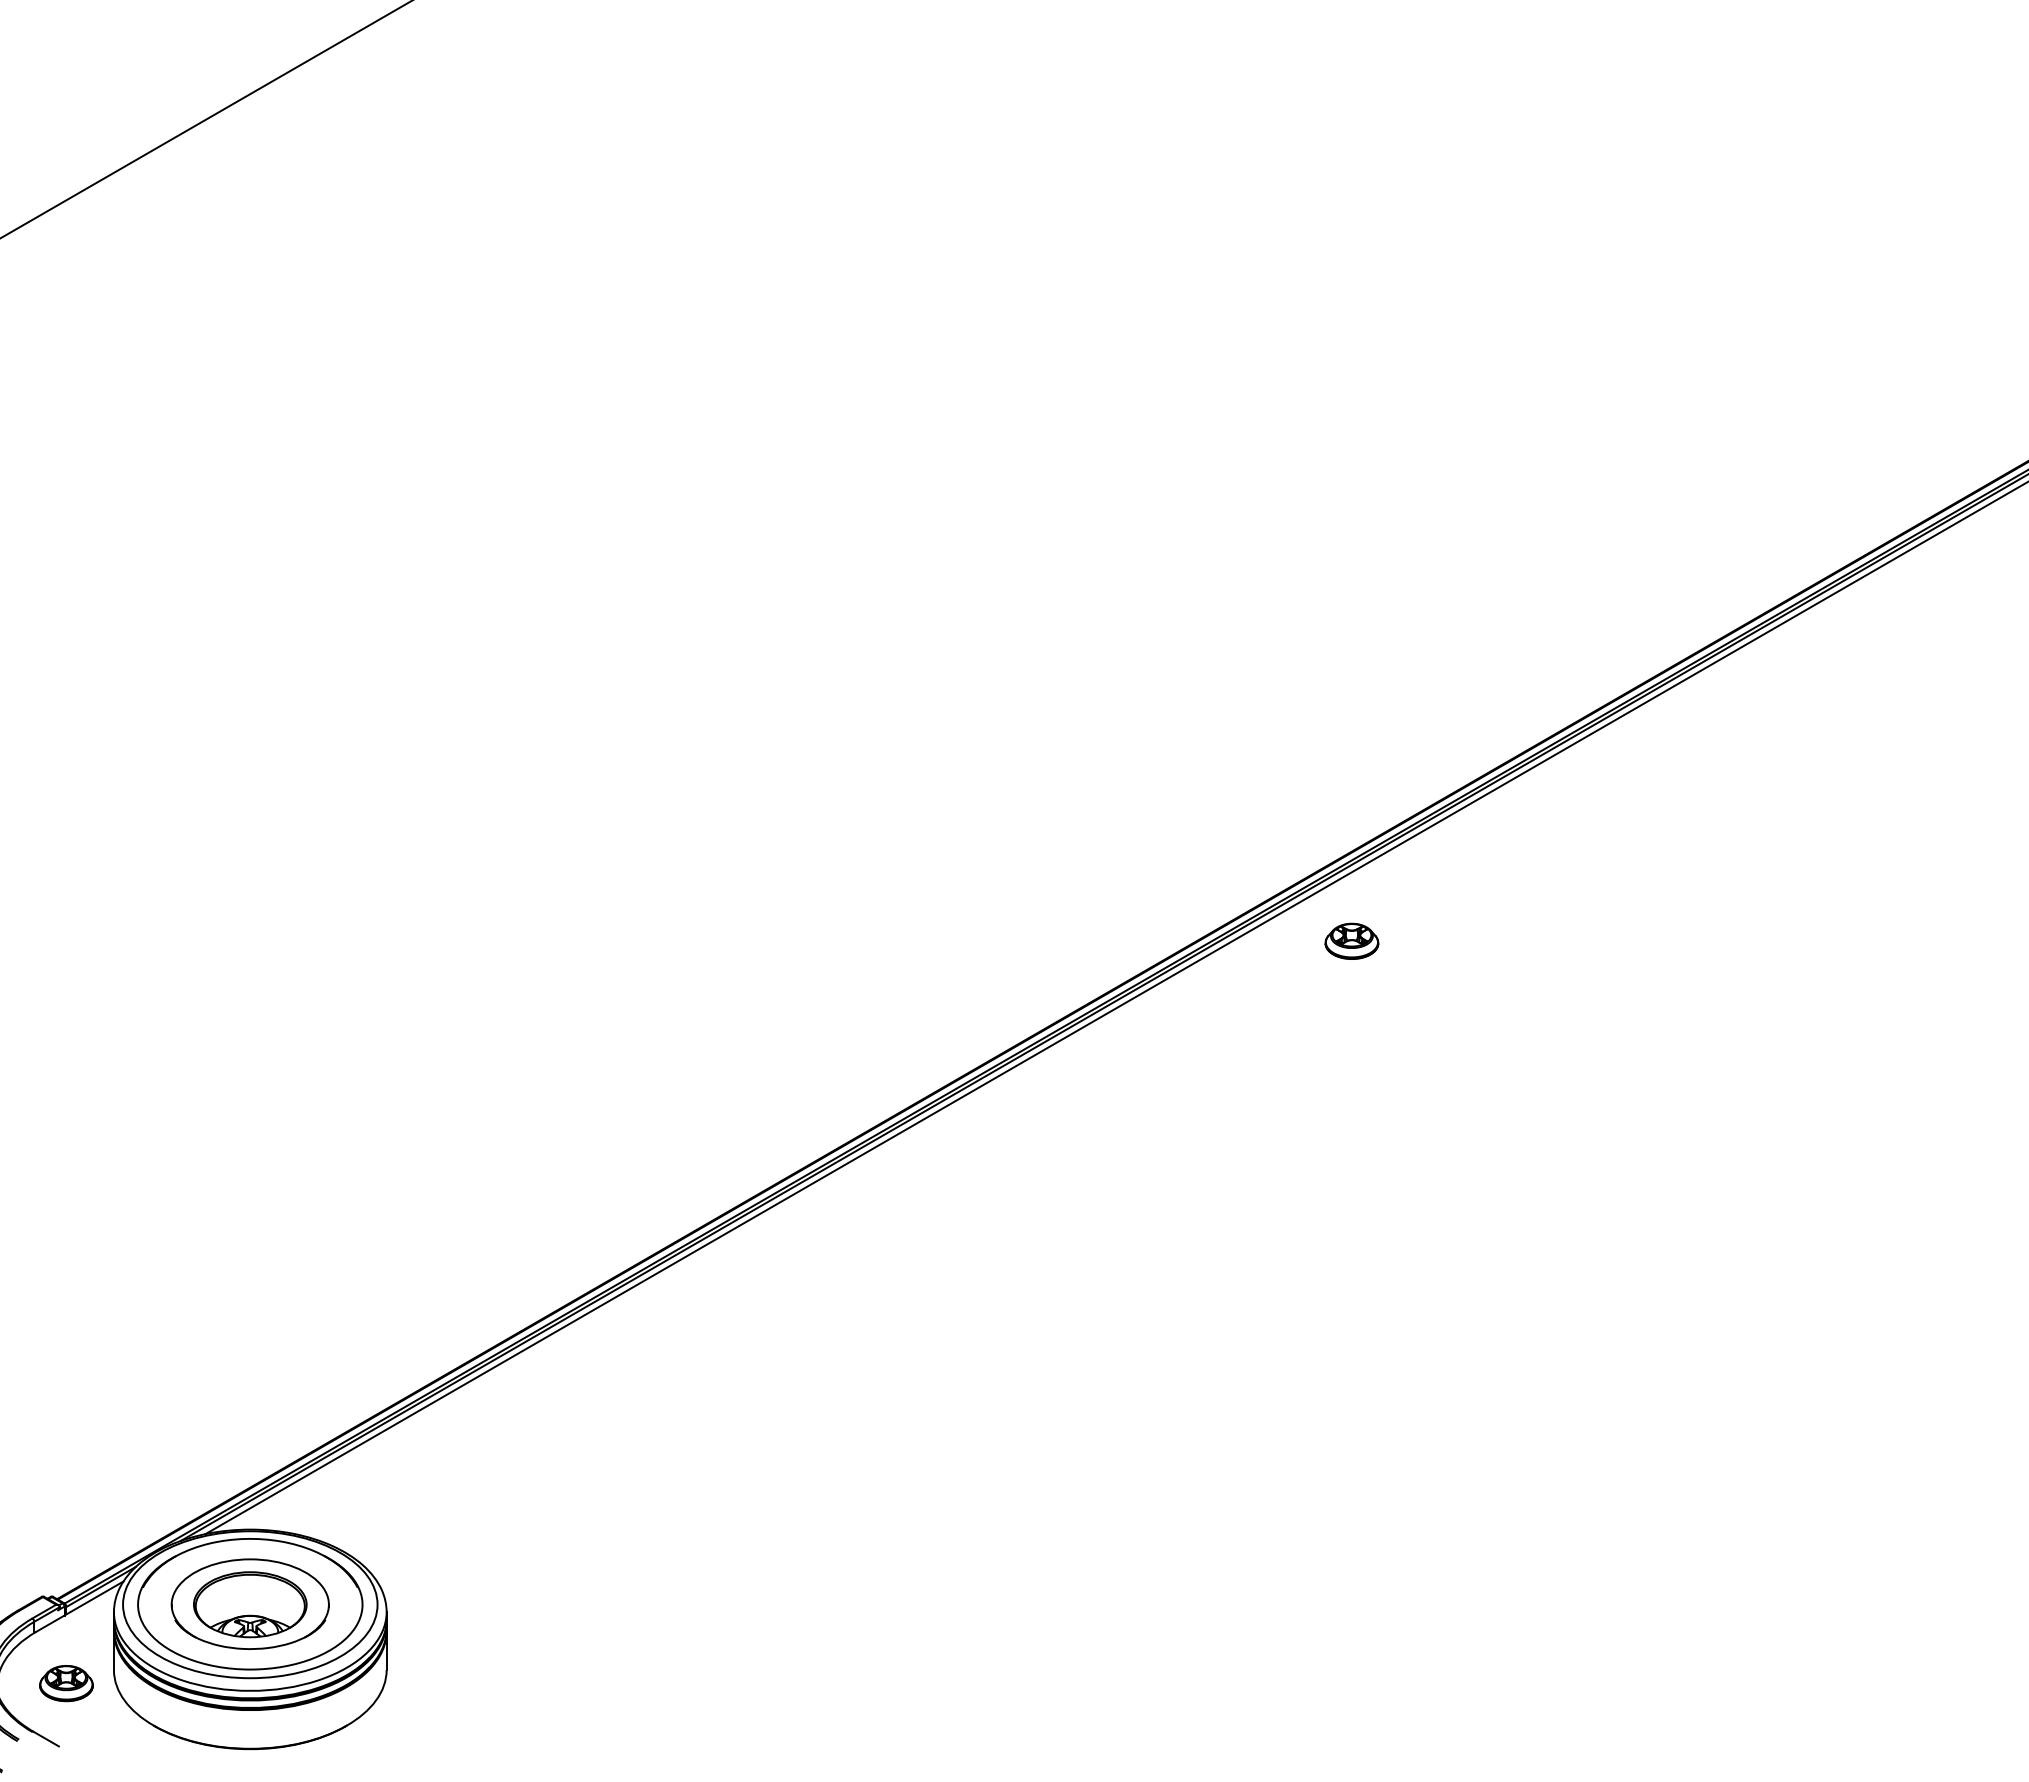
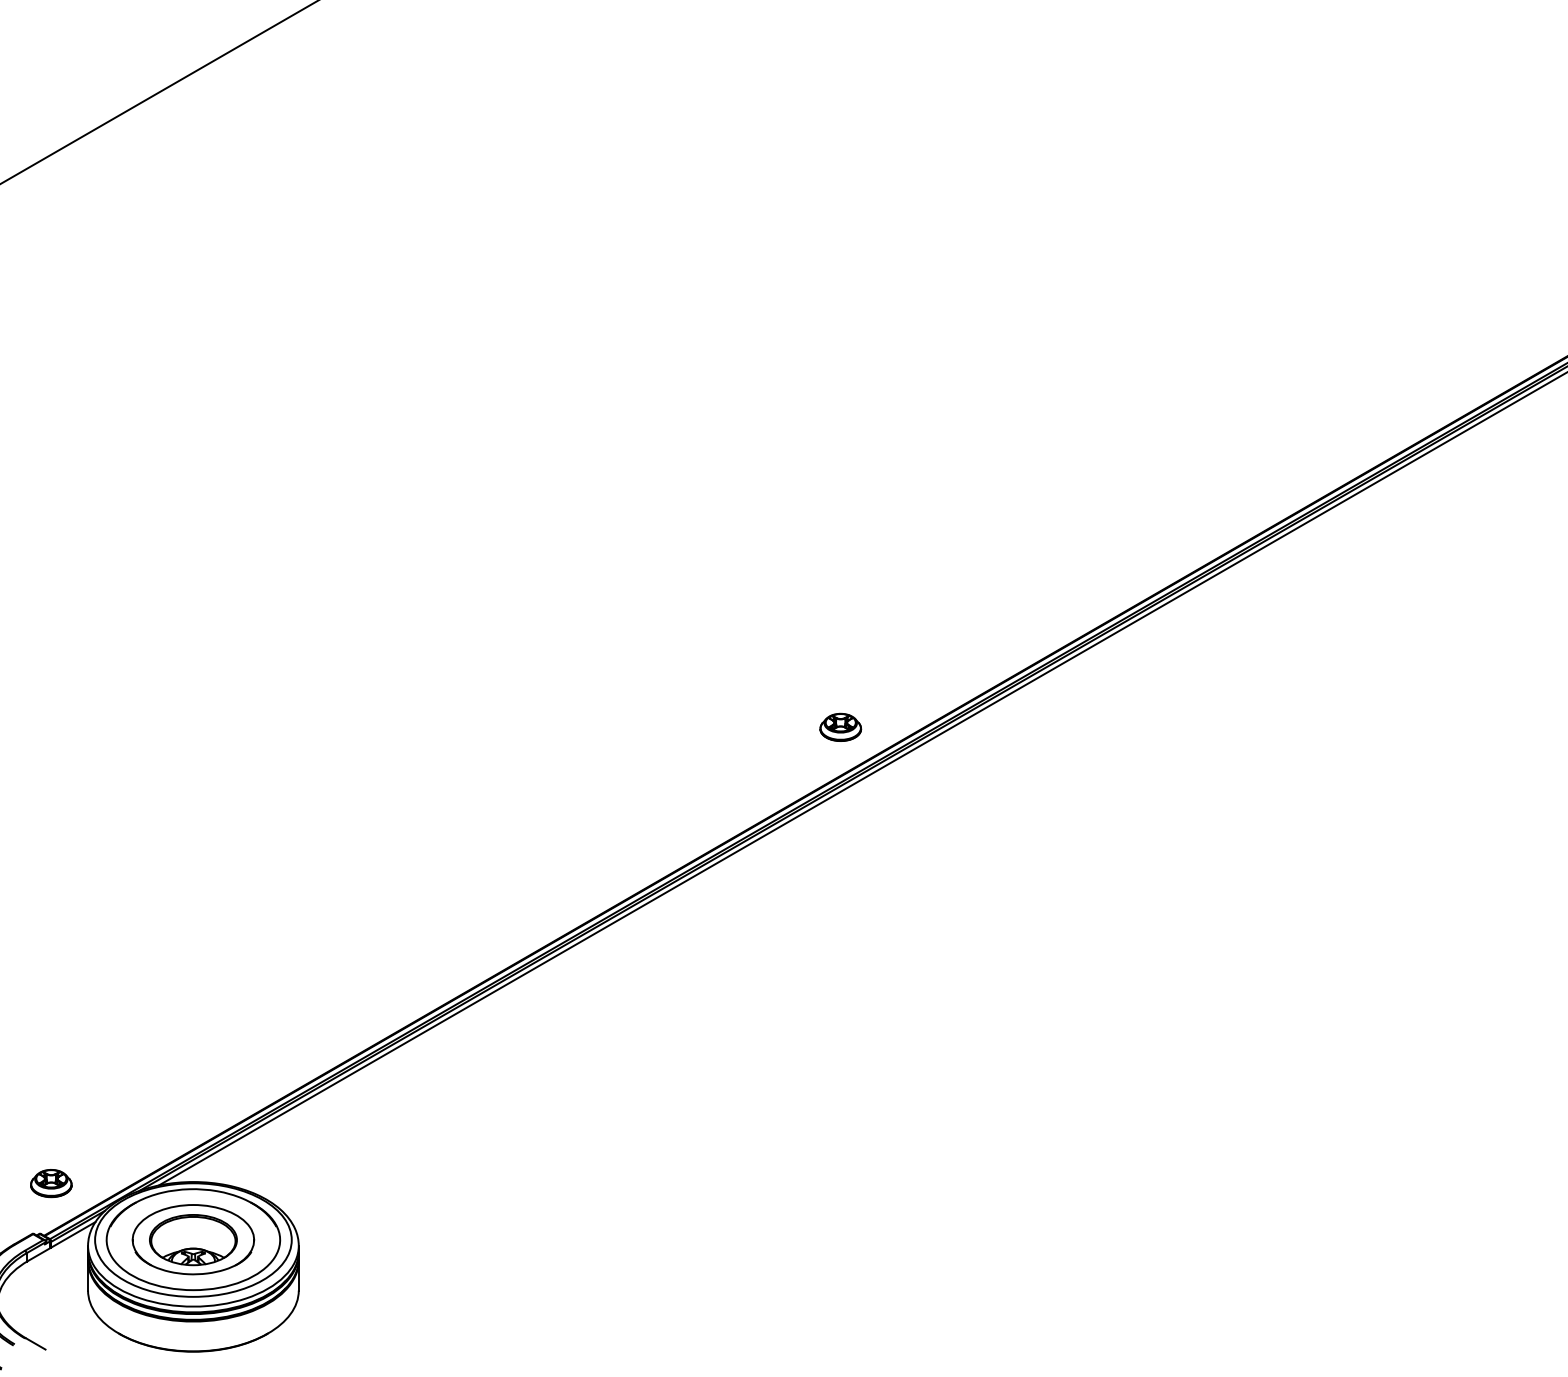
part: (1351, 940) -> (840, 726), moved
part: (66, 1683) -> (51, 1183), moved

